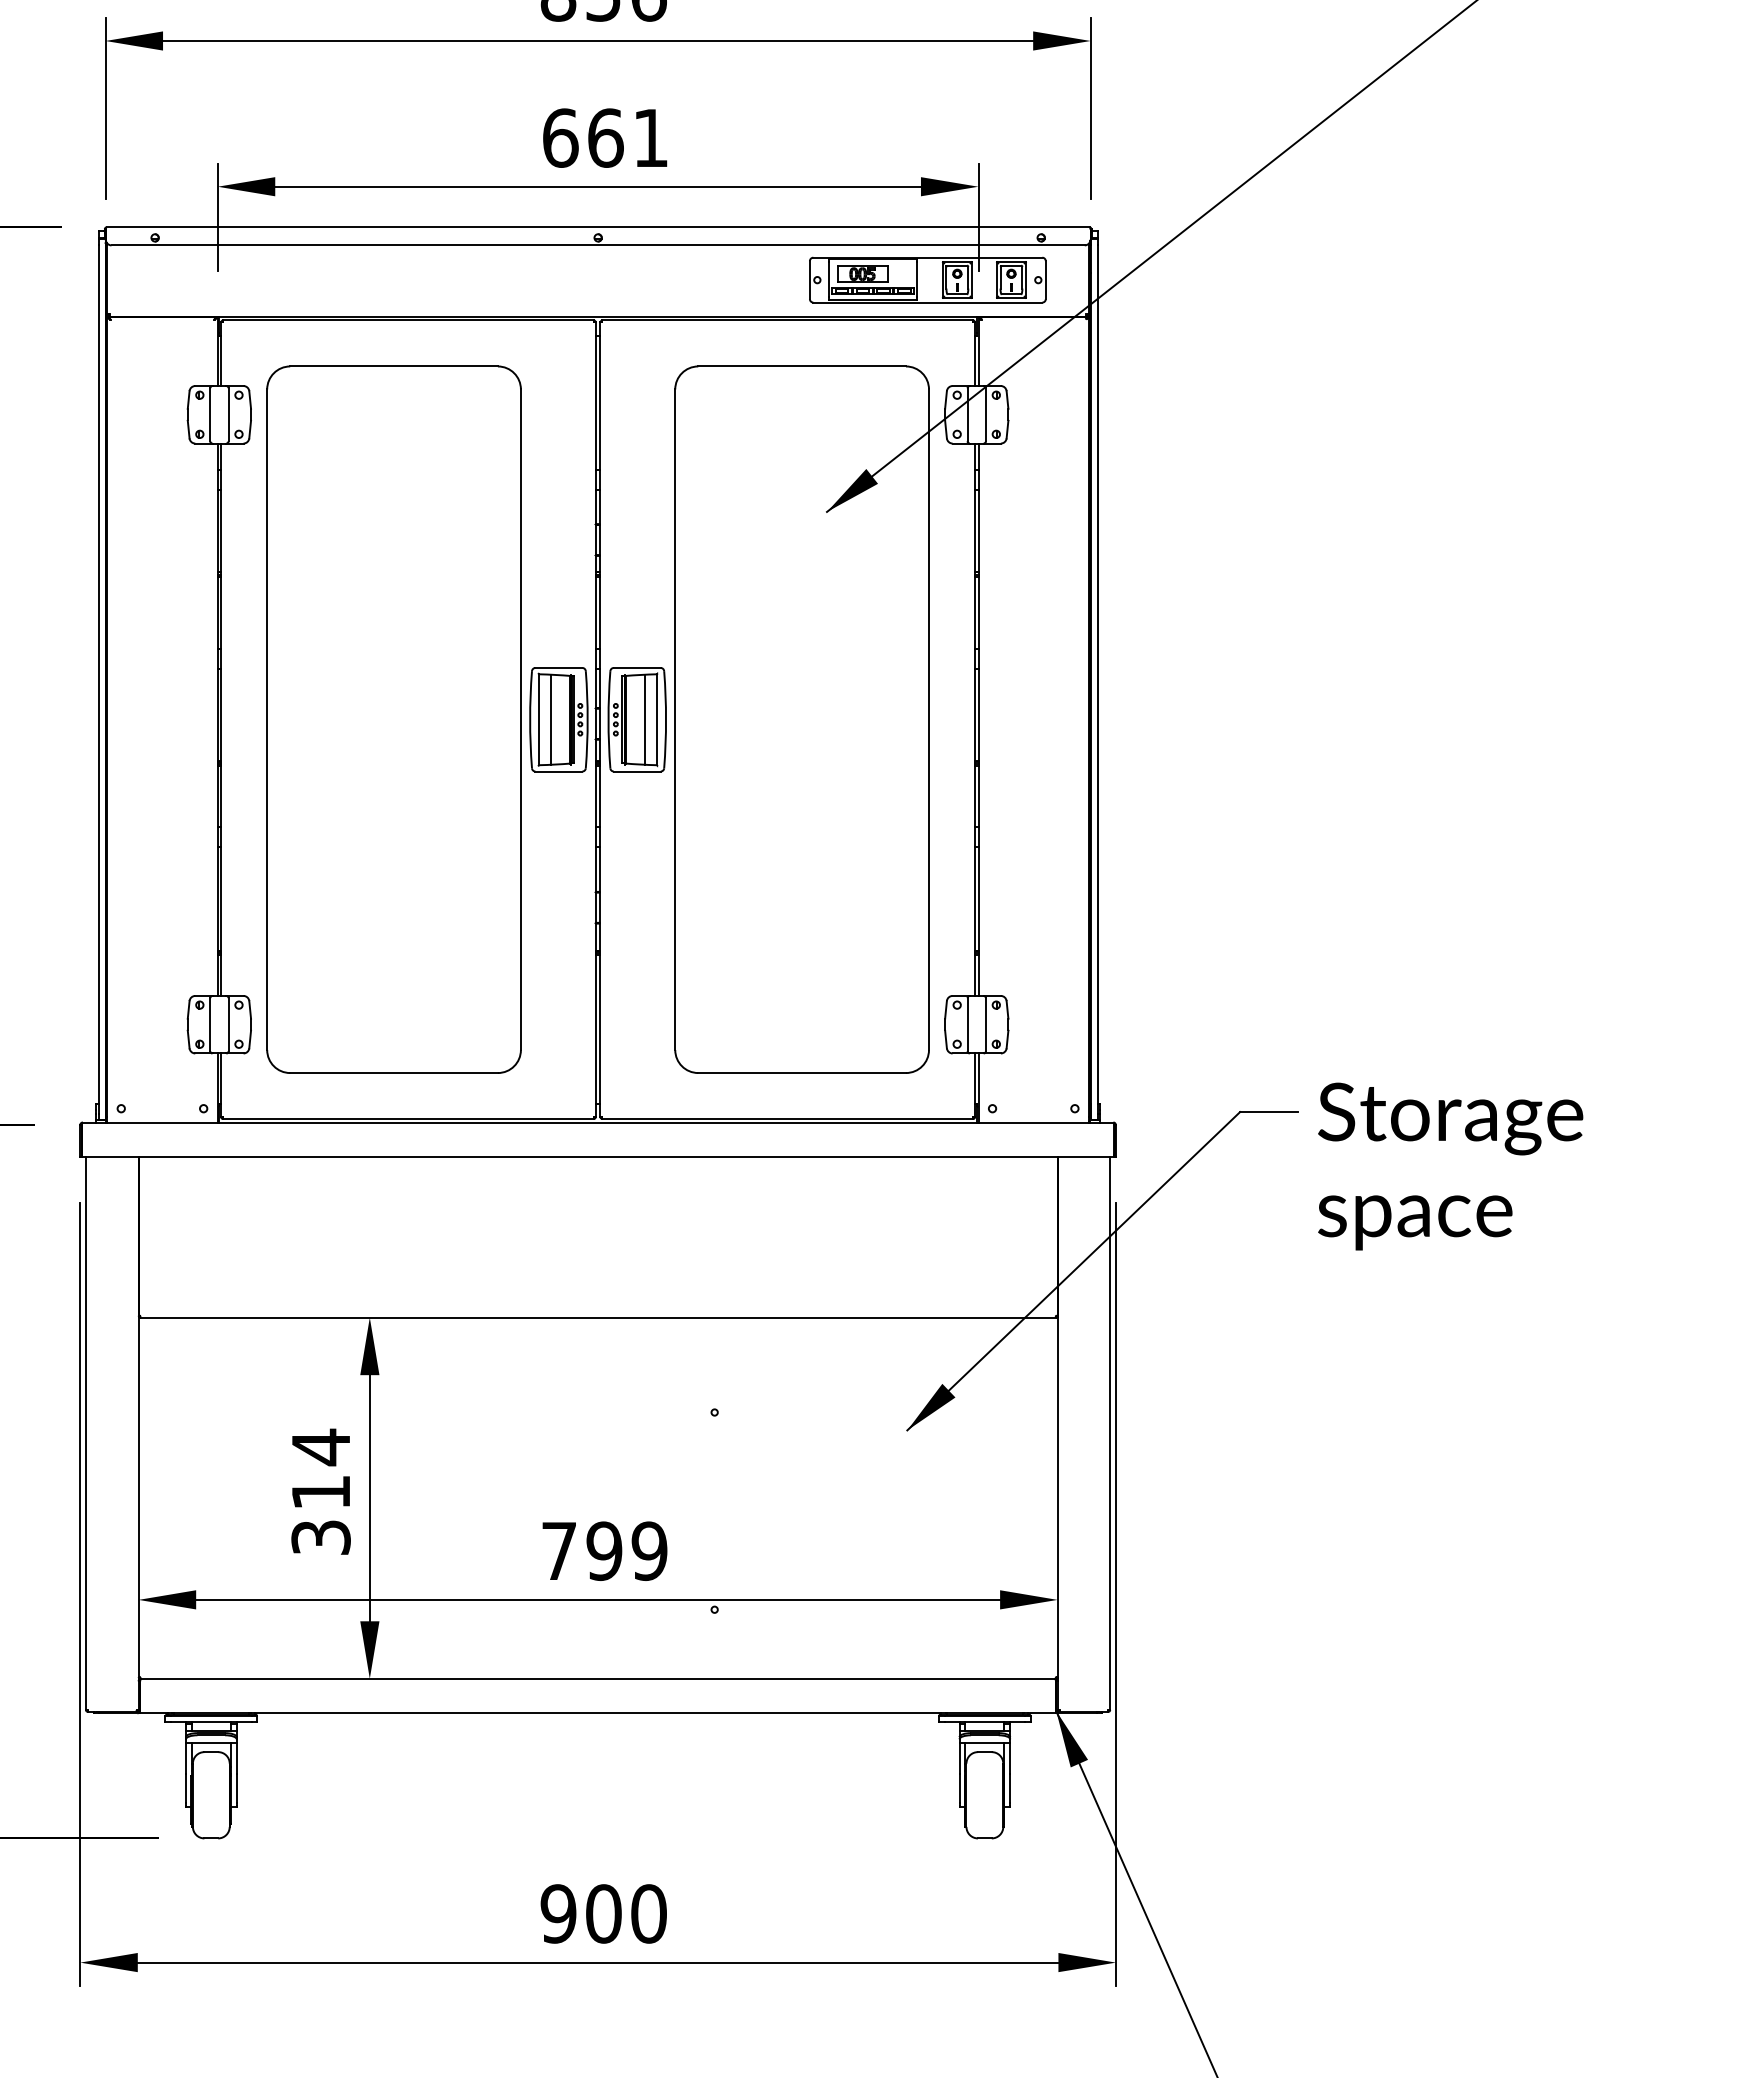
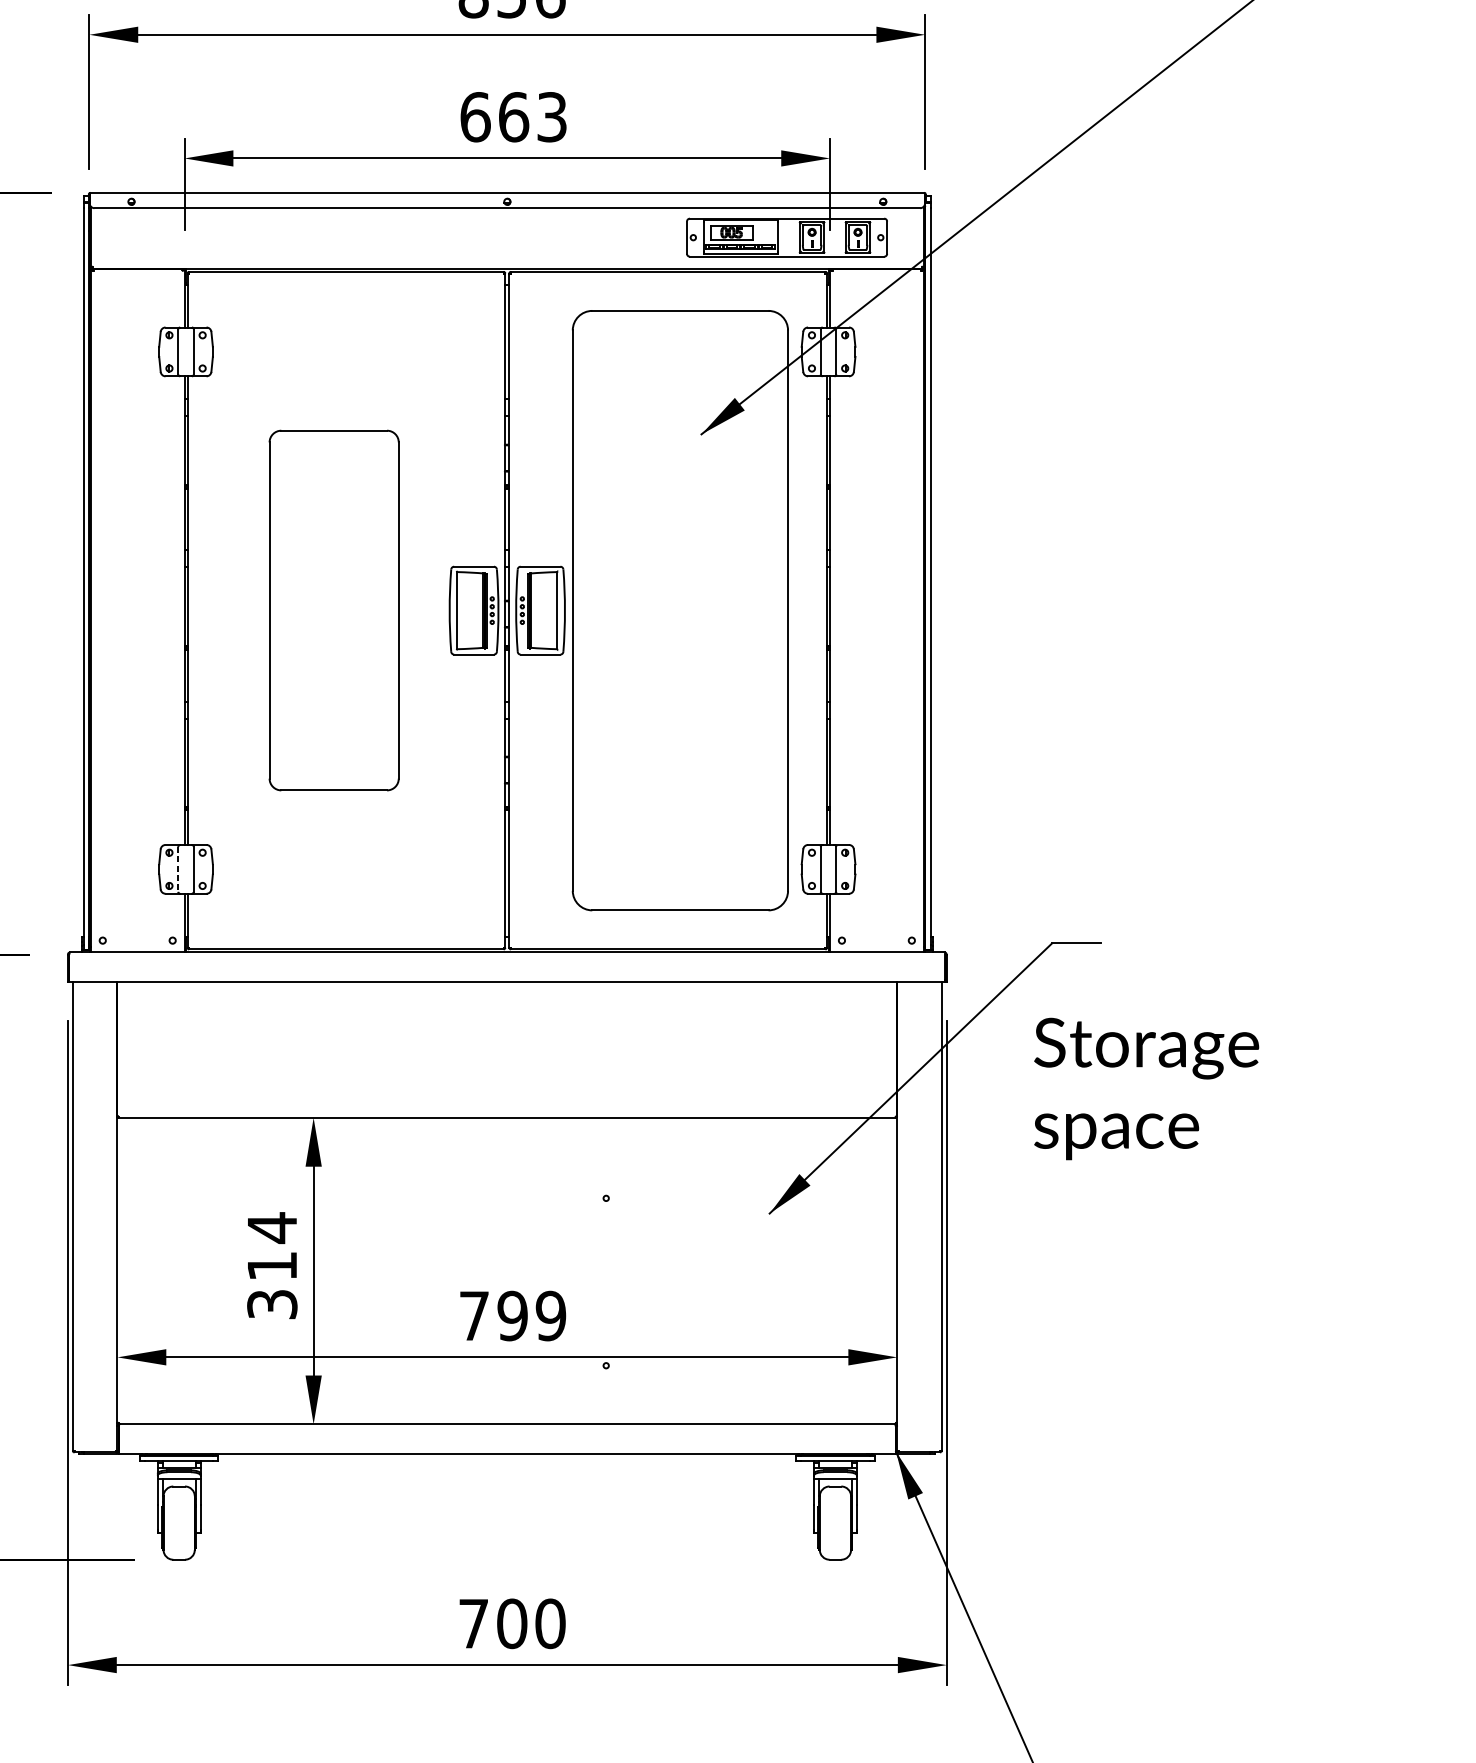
text: (650, 137) -> (551, 116), 661 -> 663
part: (393, 719) -> (333, 610), size x0.6
line: (550, 719) -> (466, 610), removed
line: (645, 719) -> (547, 610), removed
line: (210, 1025) -> (178, 870), solid -> dashed
text: (1450, 1166) -> (1146, 1088), moved
text: (558, 1913) -> (473, 1623), 900 -> 700

